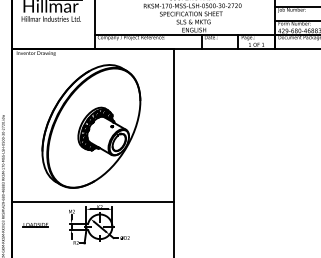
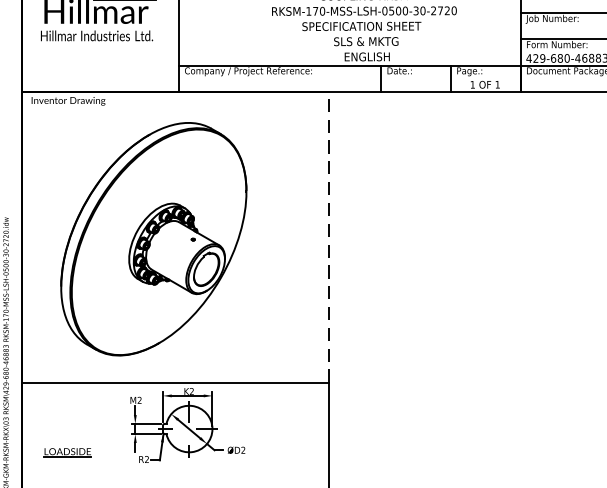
line: (173, 125) -> (328, 237), solid -> dashed
part: (91, 126) -> (154, 239), moved
line: (34, 225) -> (65, 453), moved

